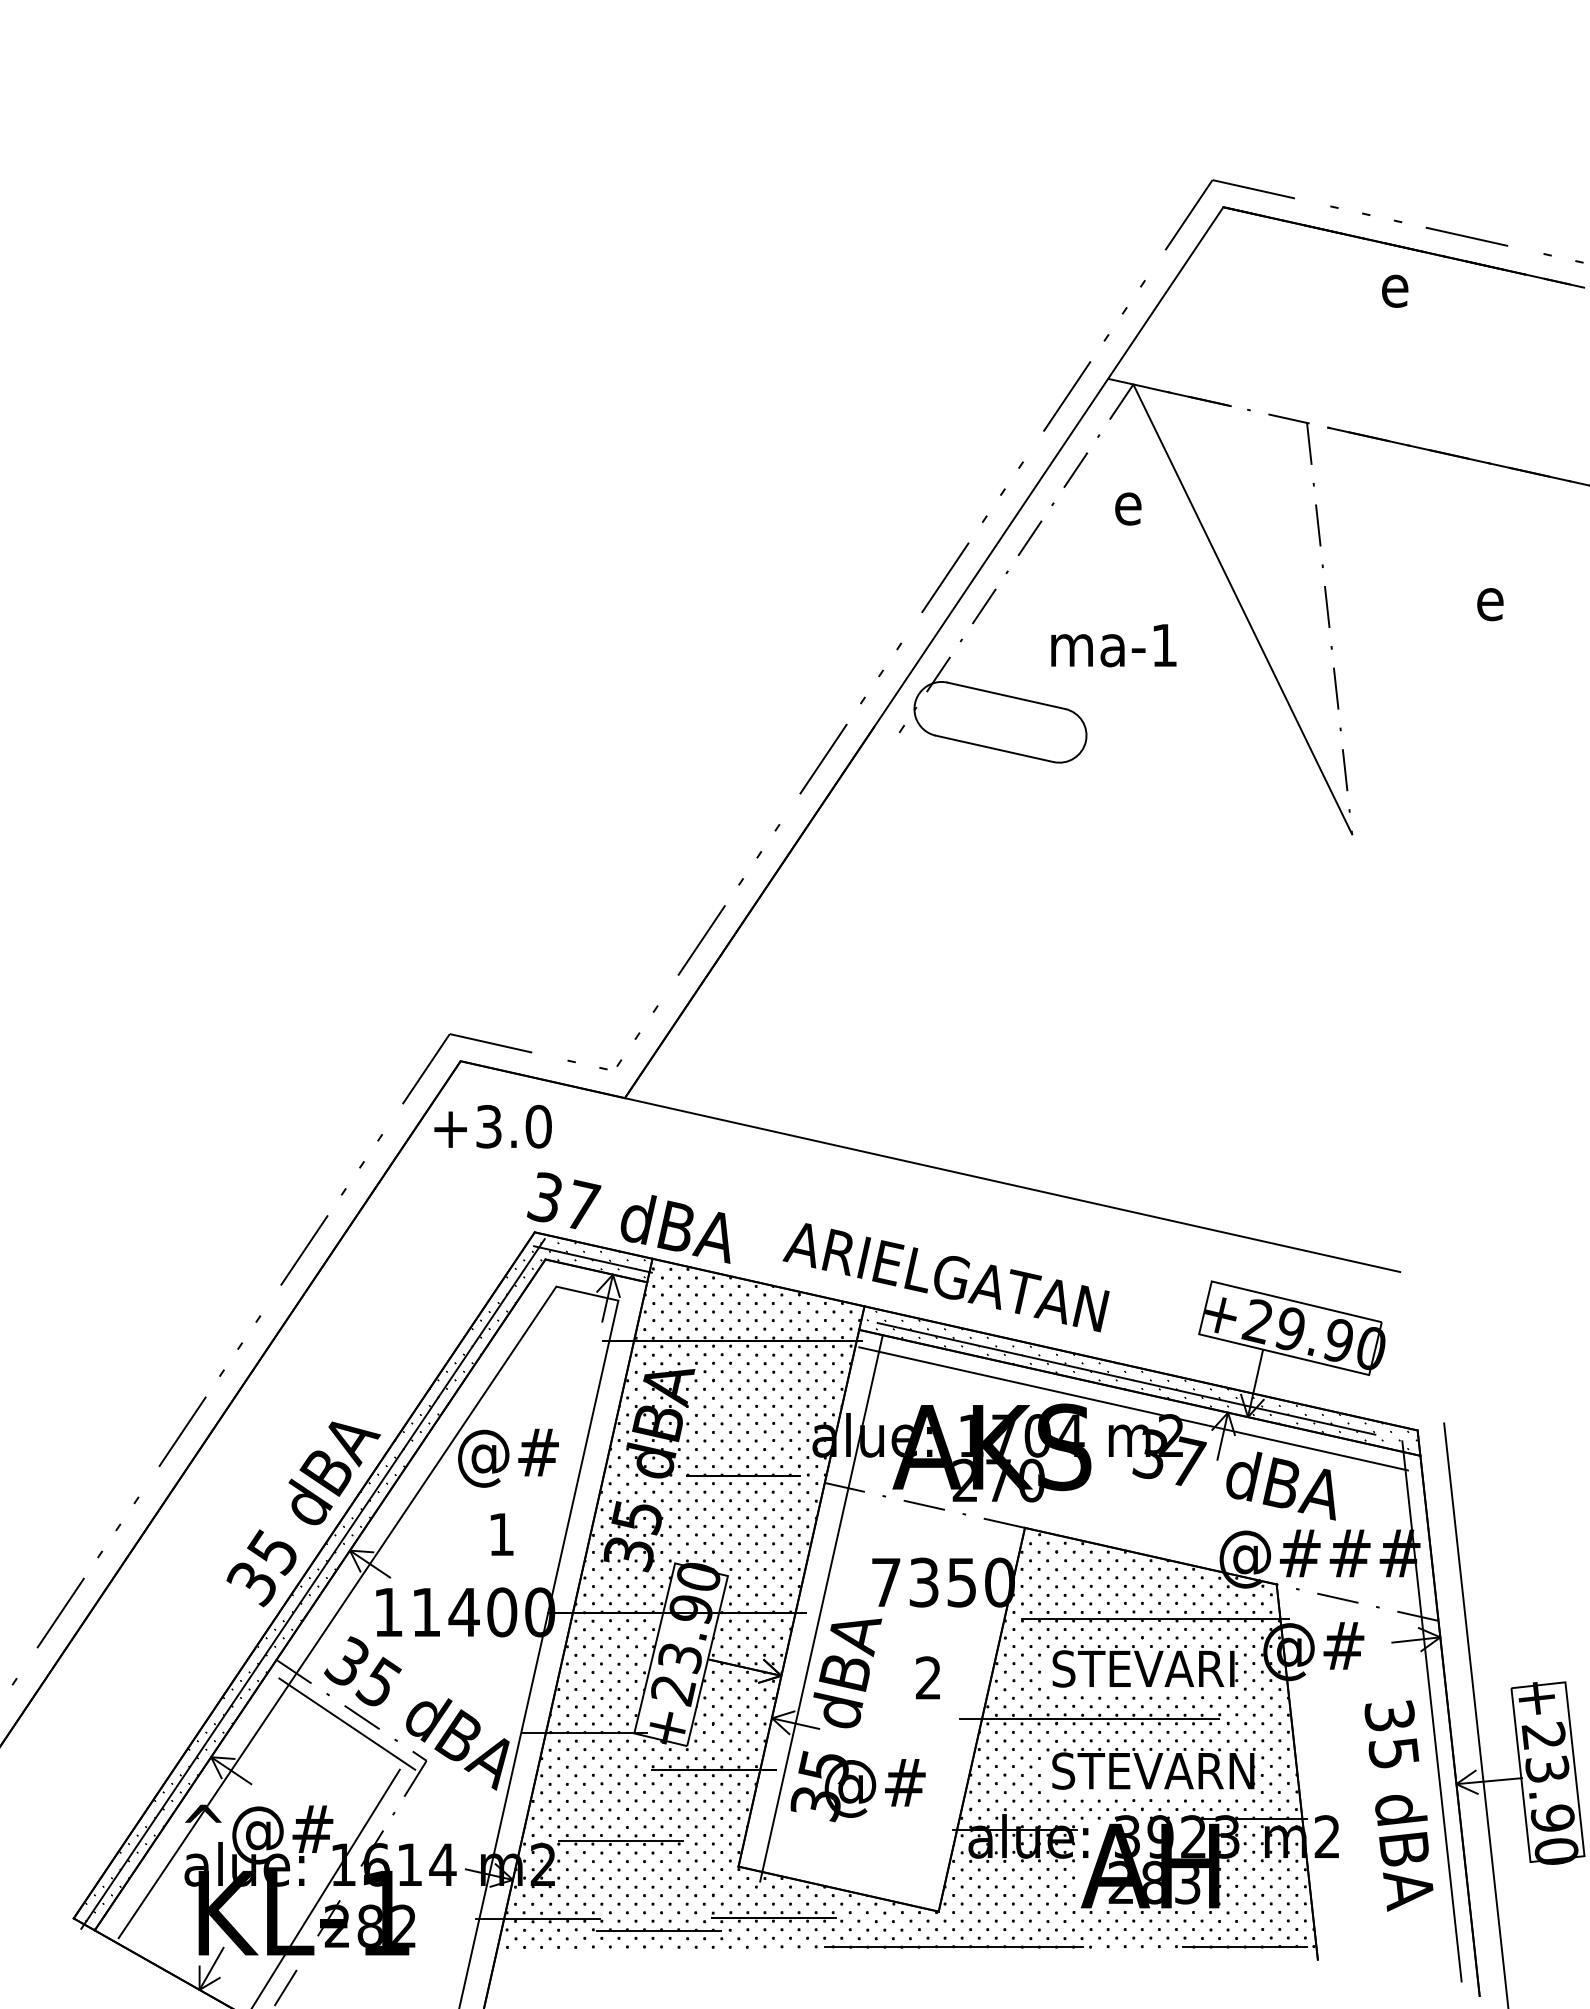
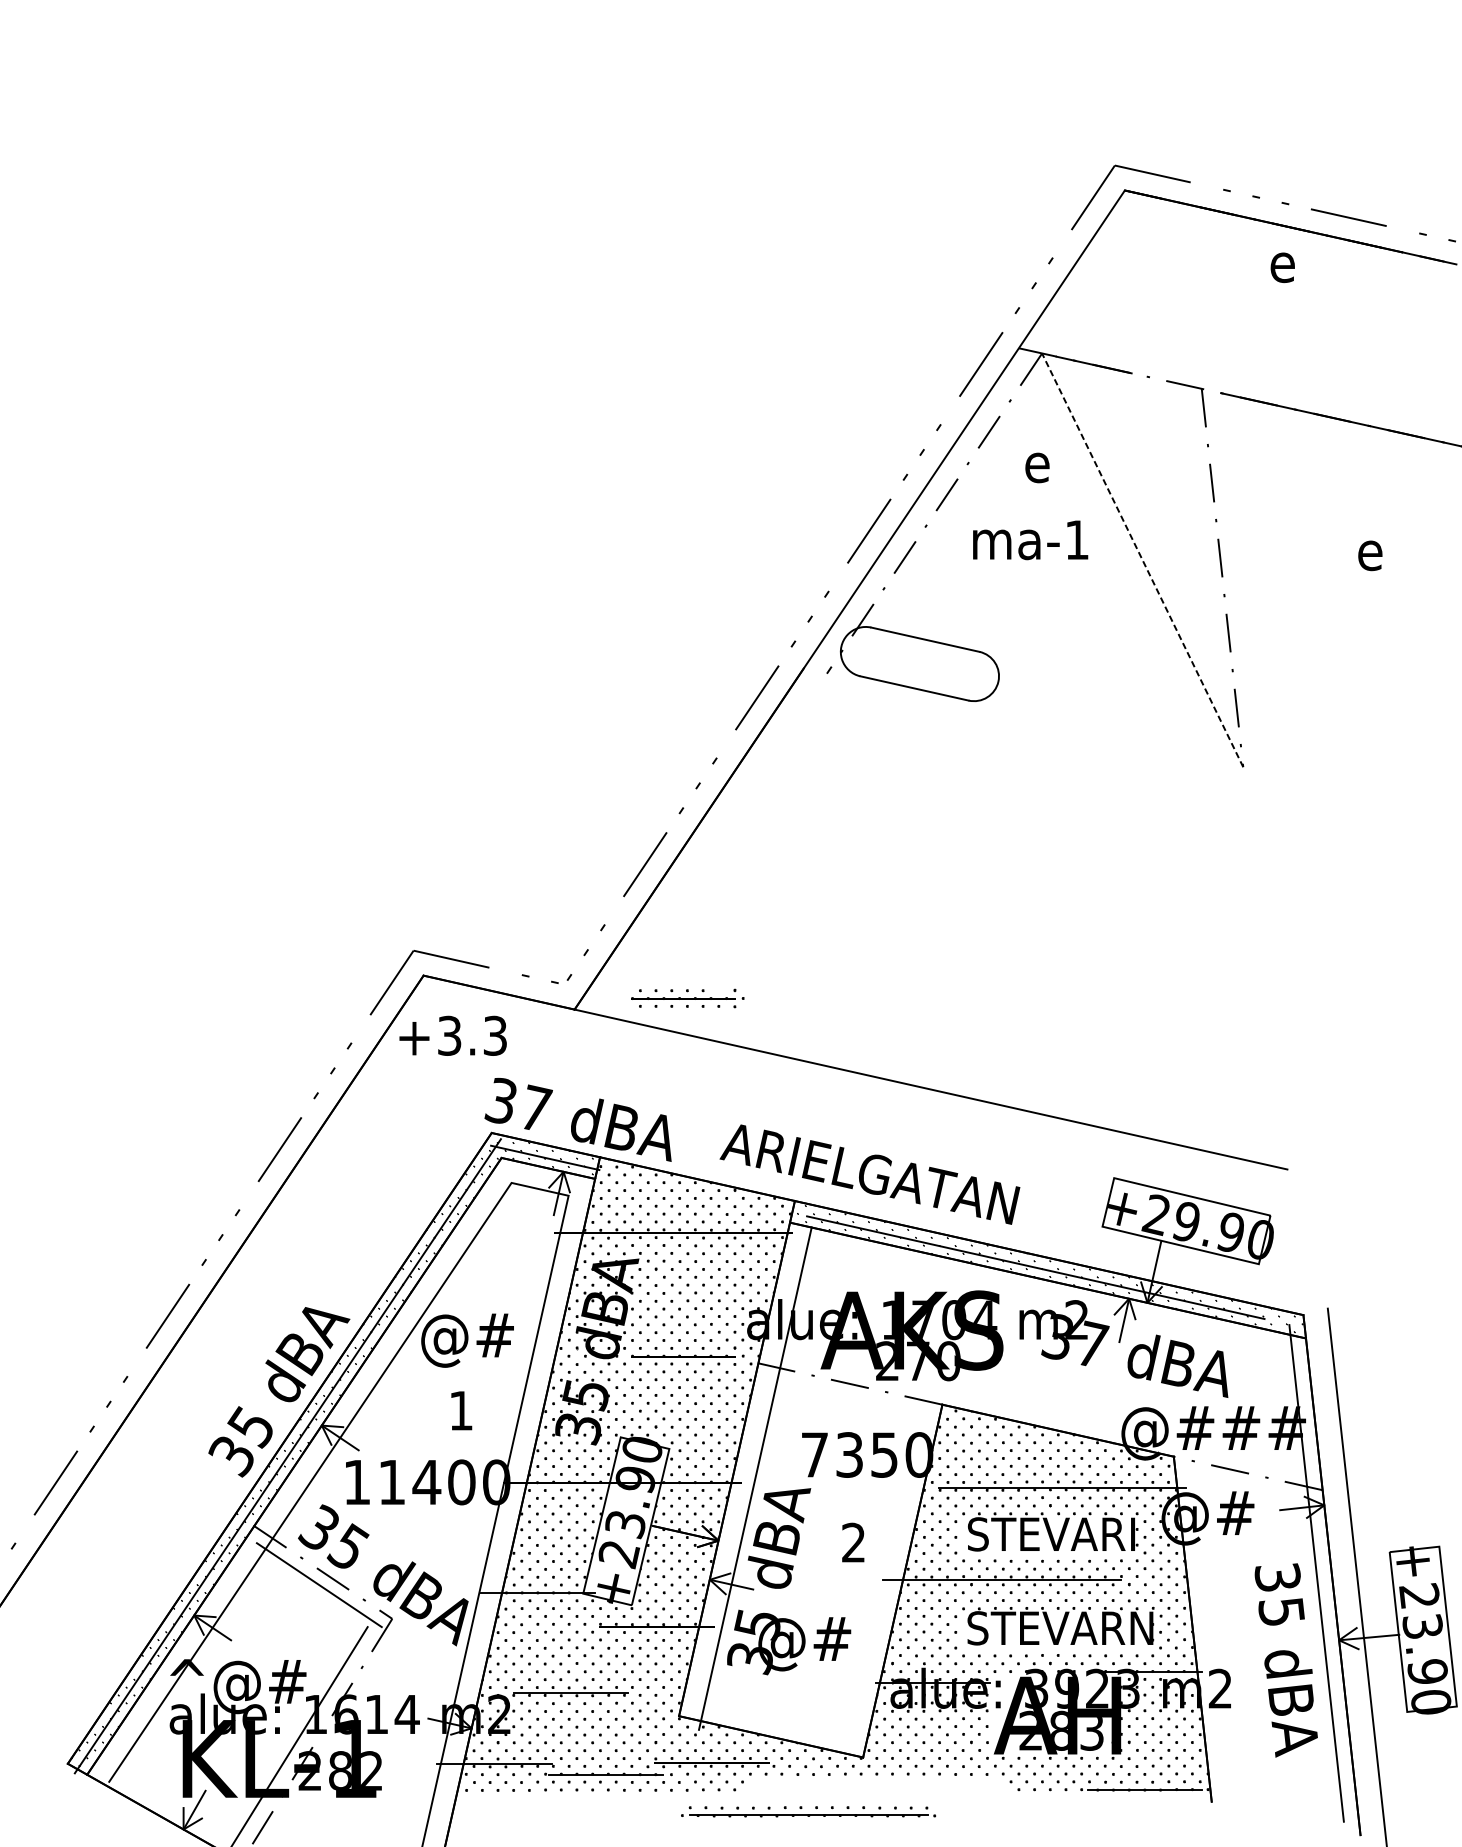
line: (1242, 609) -> (1142, 560), solid -> dashed
text: (1113, 645) -> (1030, 540), moved
part: (747, 1085) -> (687, 997), added
text: (538, 1126) -> (495, 1035), +3.0 -> +3.3
line: (1133, 1408) -> (1042, 1294), removed
part: (952, 1942) -> (807, 1811), moved

